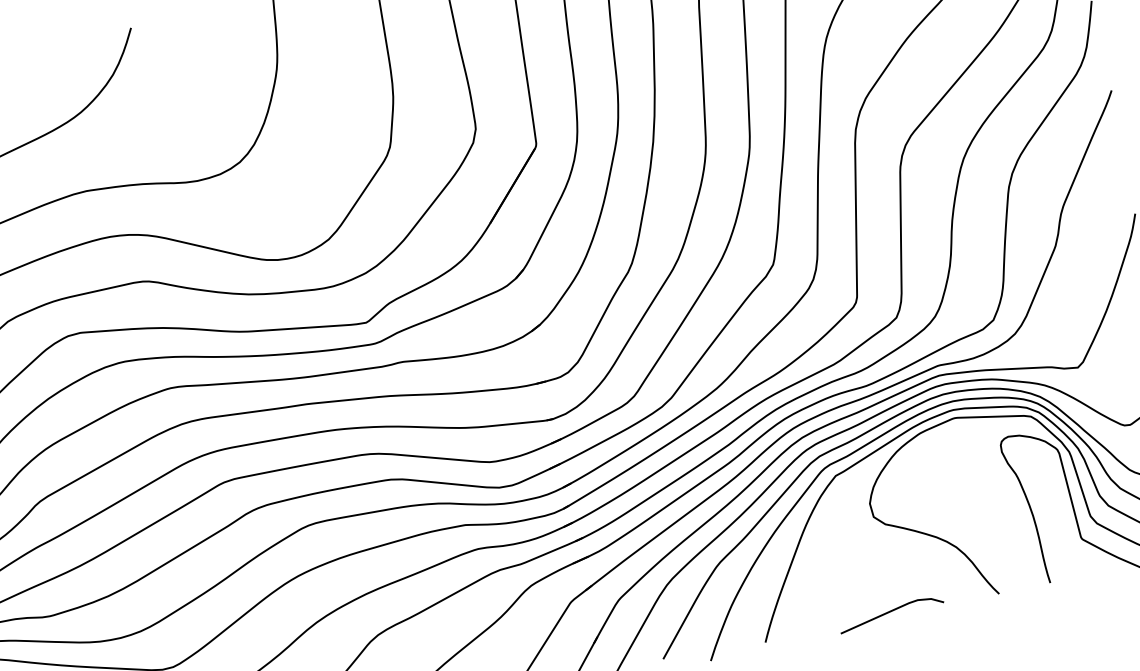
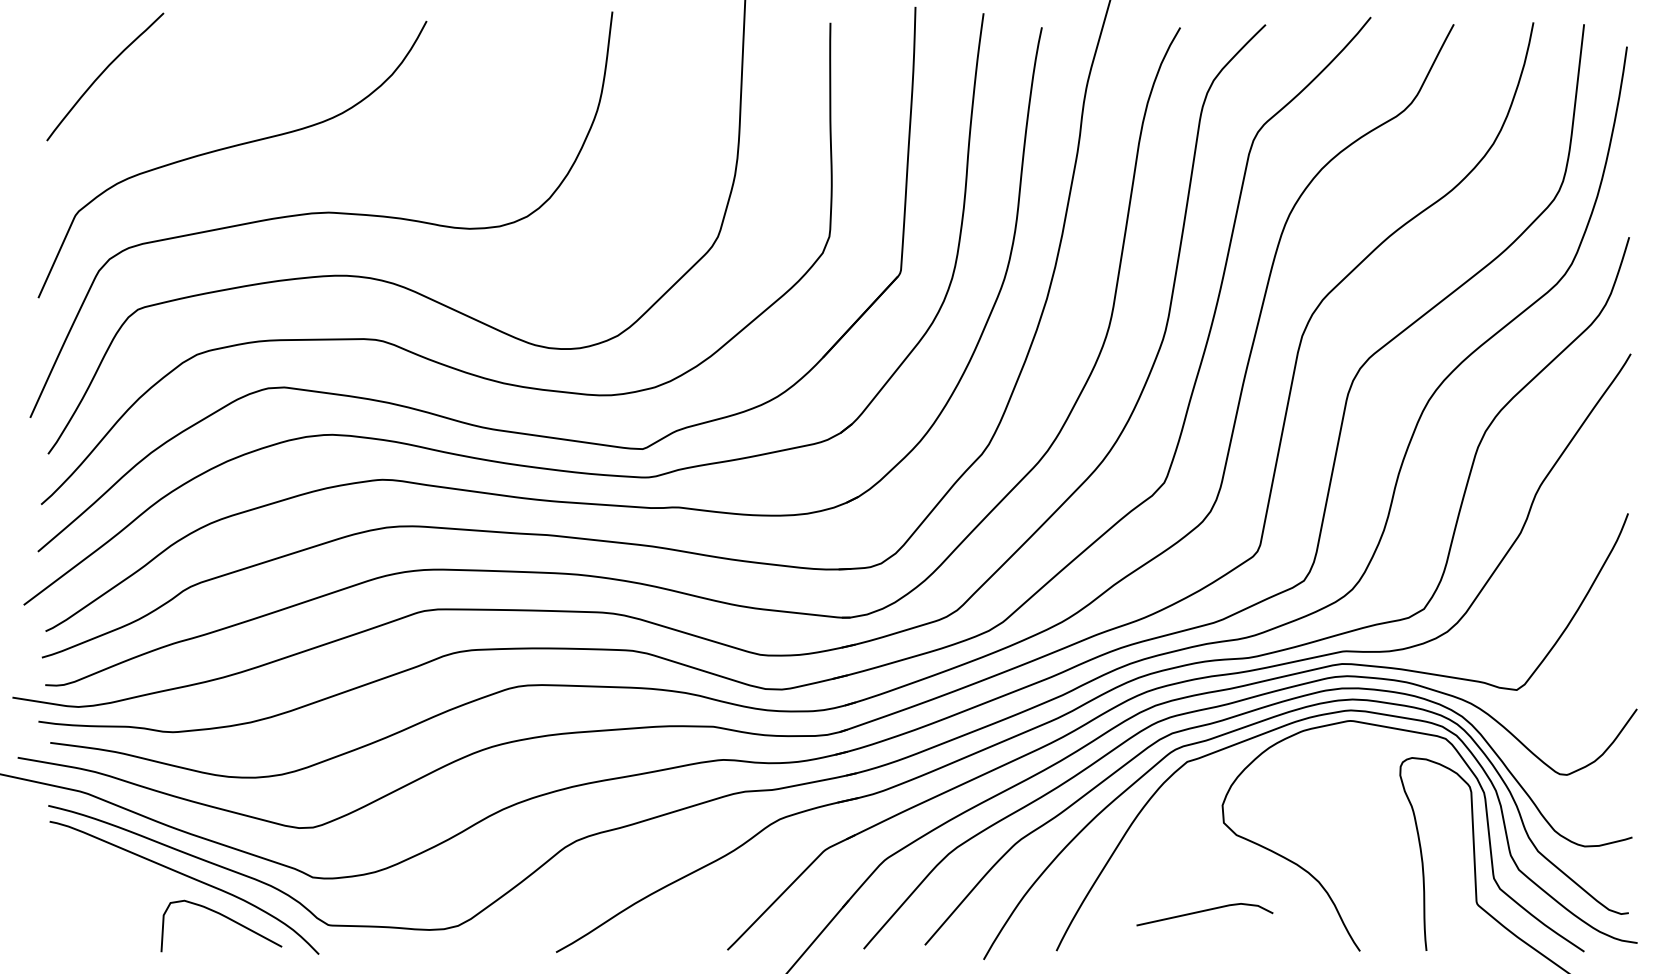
line: (889, 613) -> (1202, 912), moved

